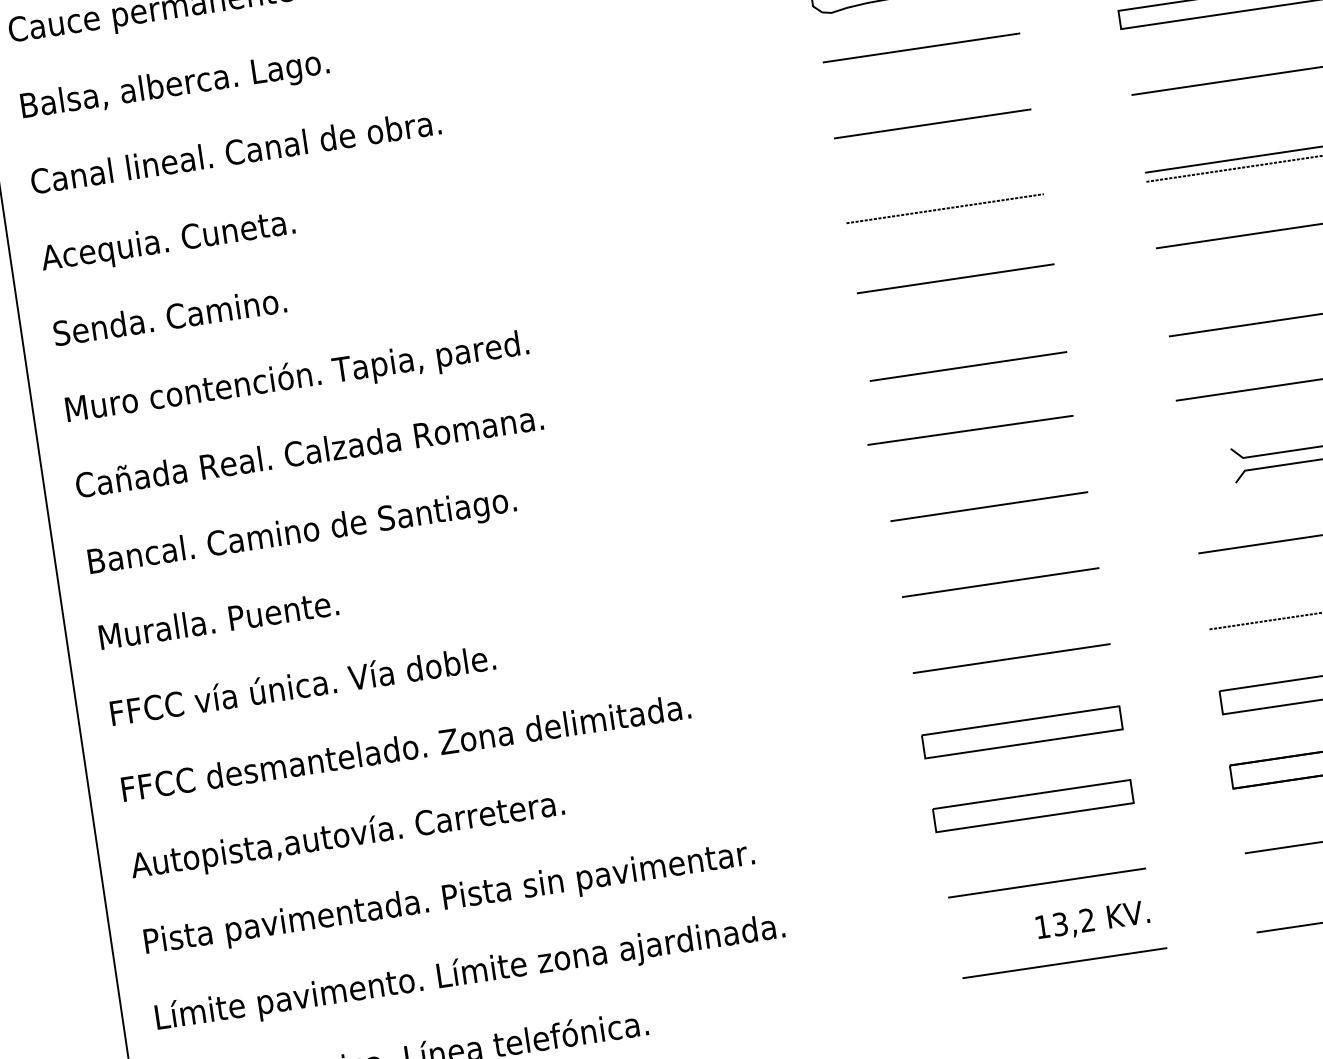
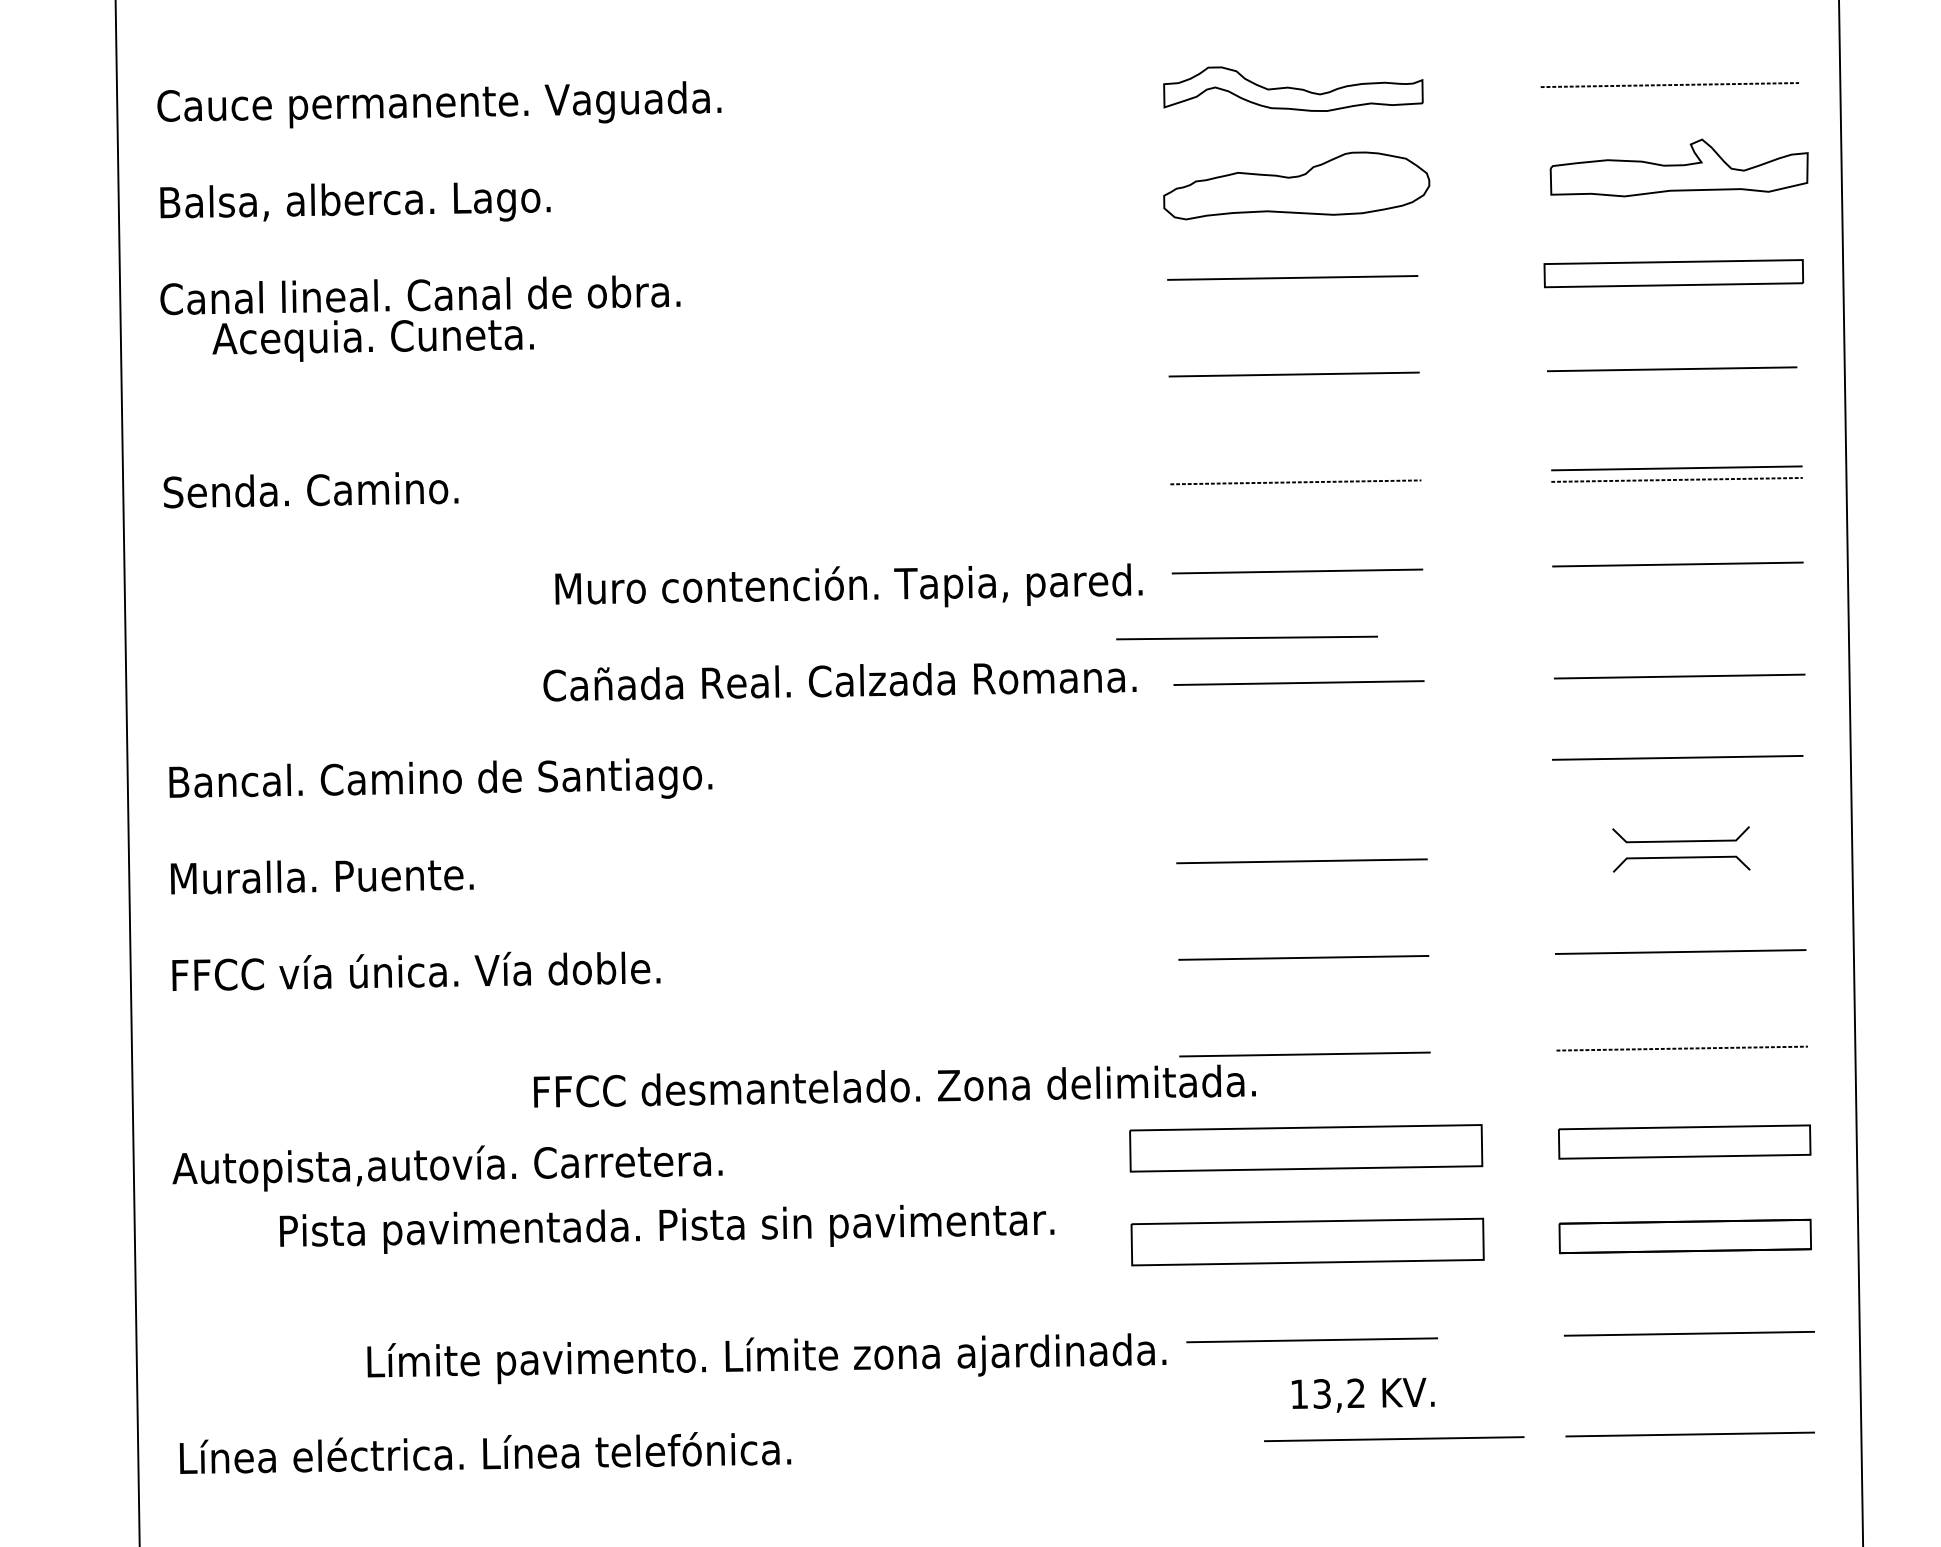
text: (167, 243) -> (372, 340), moved
text: (296, 376) -> (848, 585), moved
line: (970, 430) -> (1246, 637), moved
text: (309, 452) -> (839, 682), moved
part: (1021, 731) -> (1305, 1147), size x1.4
text: (405, 747) -> (894, 1085), moved
part: (1033, 805) -> (1307, 1241), size x1.4
text: (449, 900) -> (666, 1229), moved
line: (1065, 963) -> (1394, 1439), moved
text: (469, 973) -> (766, 1358), moved

